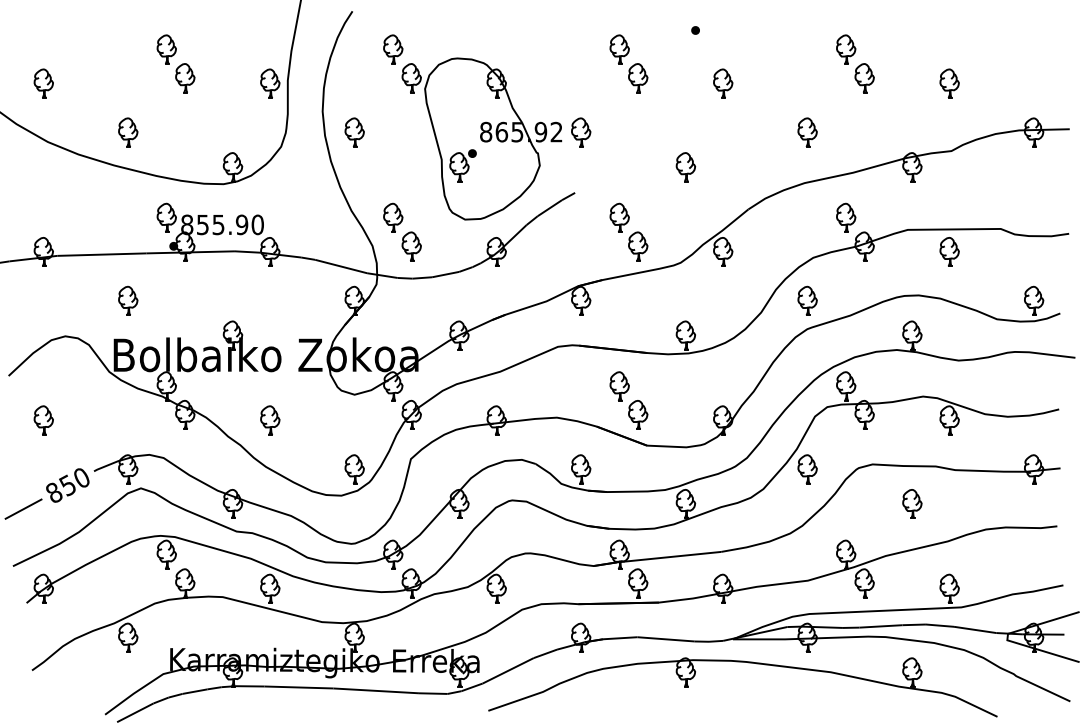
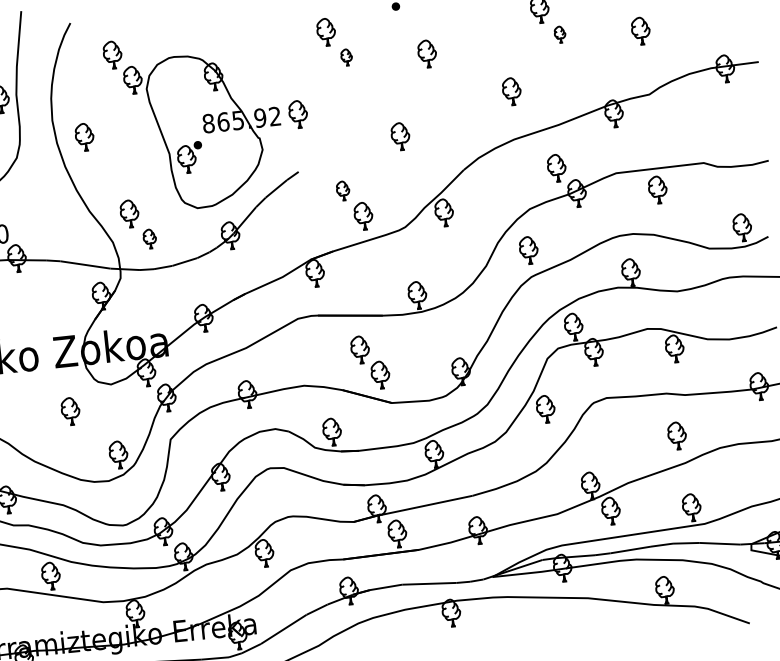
part: (638, 78) -> (346, 57), size x0.6
part: (864, 78) -> (560, 34), size x0.6
part: (619, 217) -> (343, 190), size x0.7
part: (411, 246) -> (149, 238), size x0.7
part: (270, 420) -> (70, 411), moved
part: (912, 503) -> (677, 435), moved

